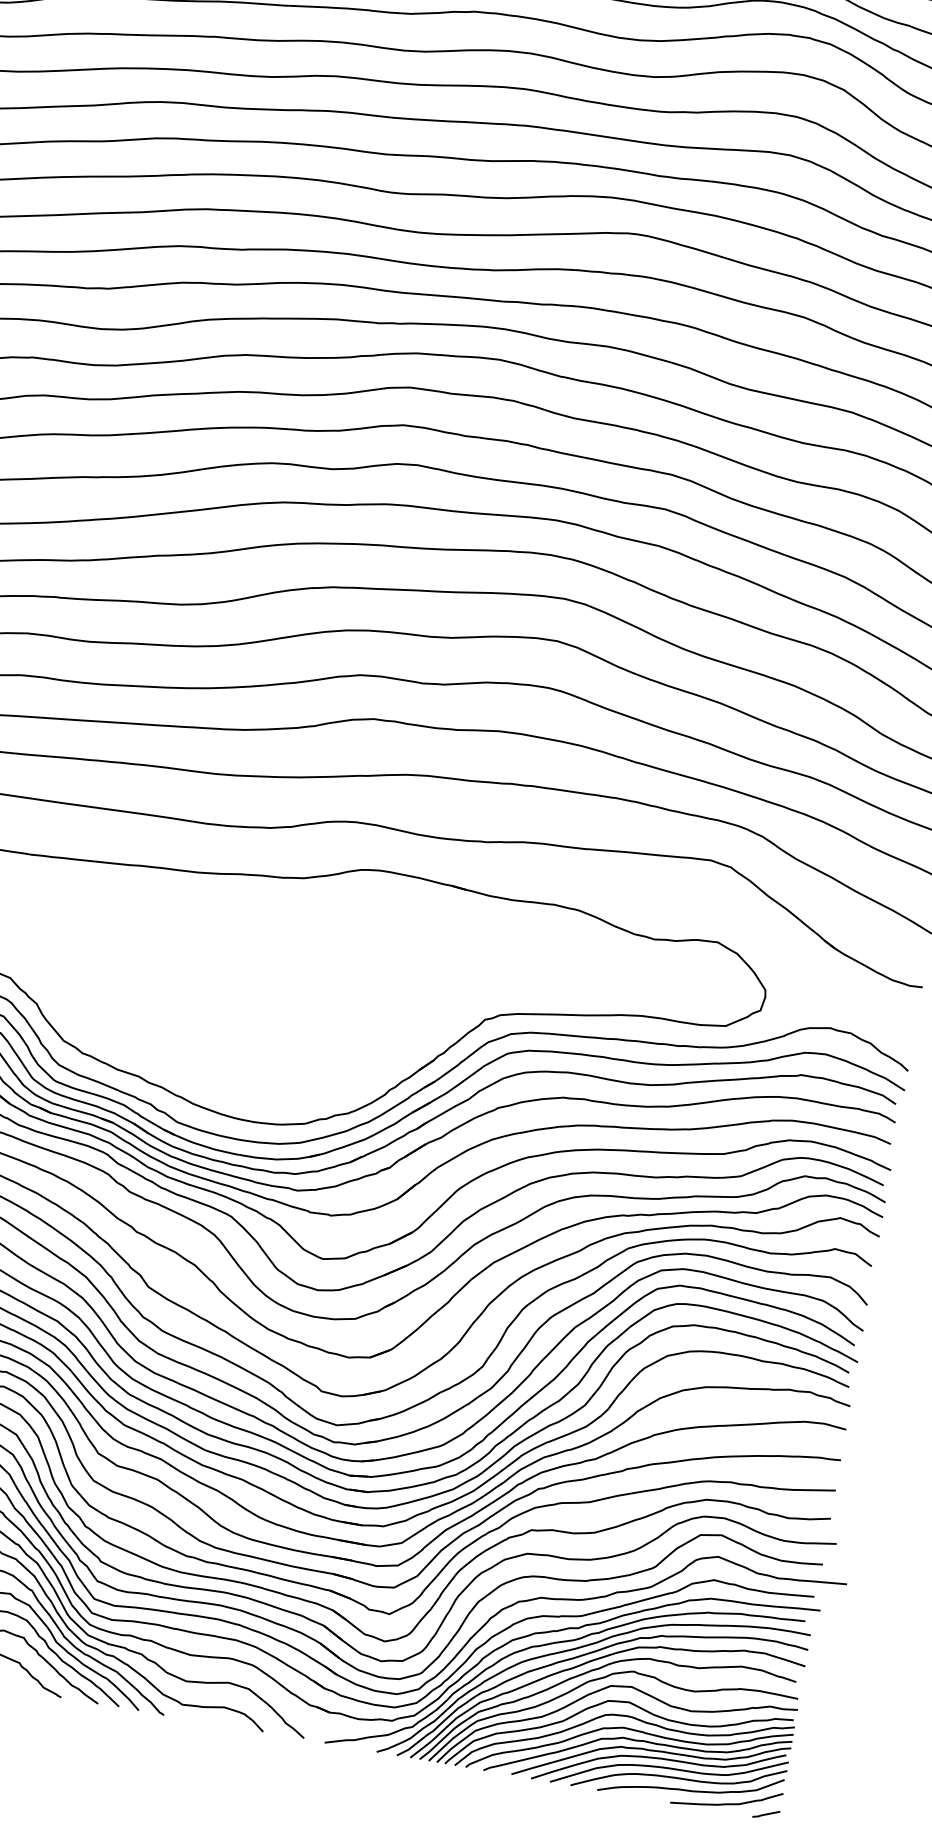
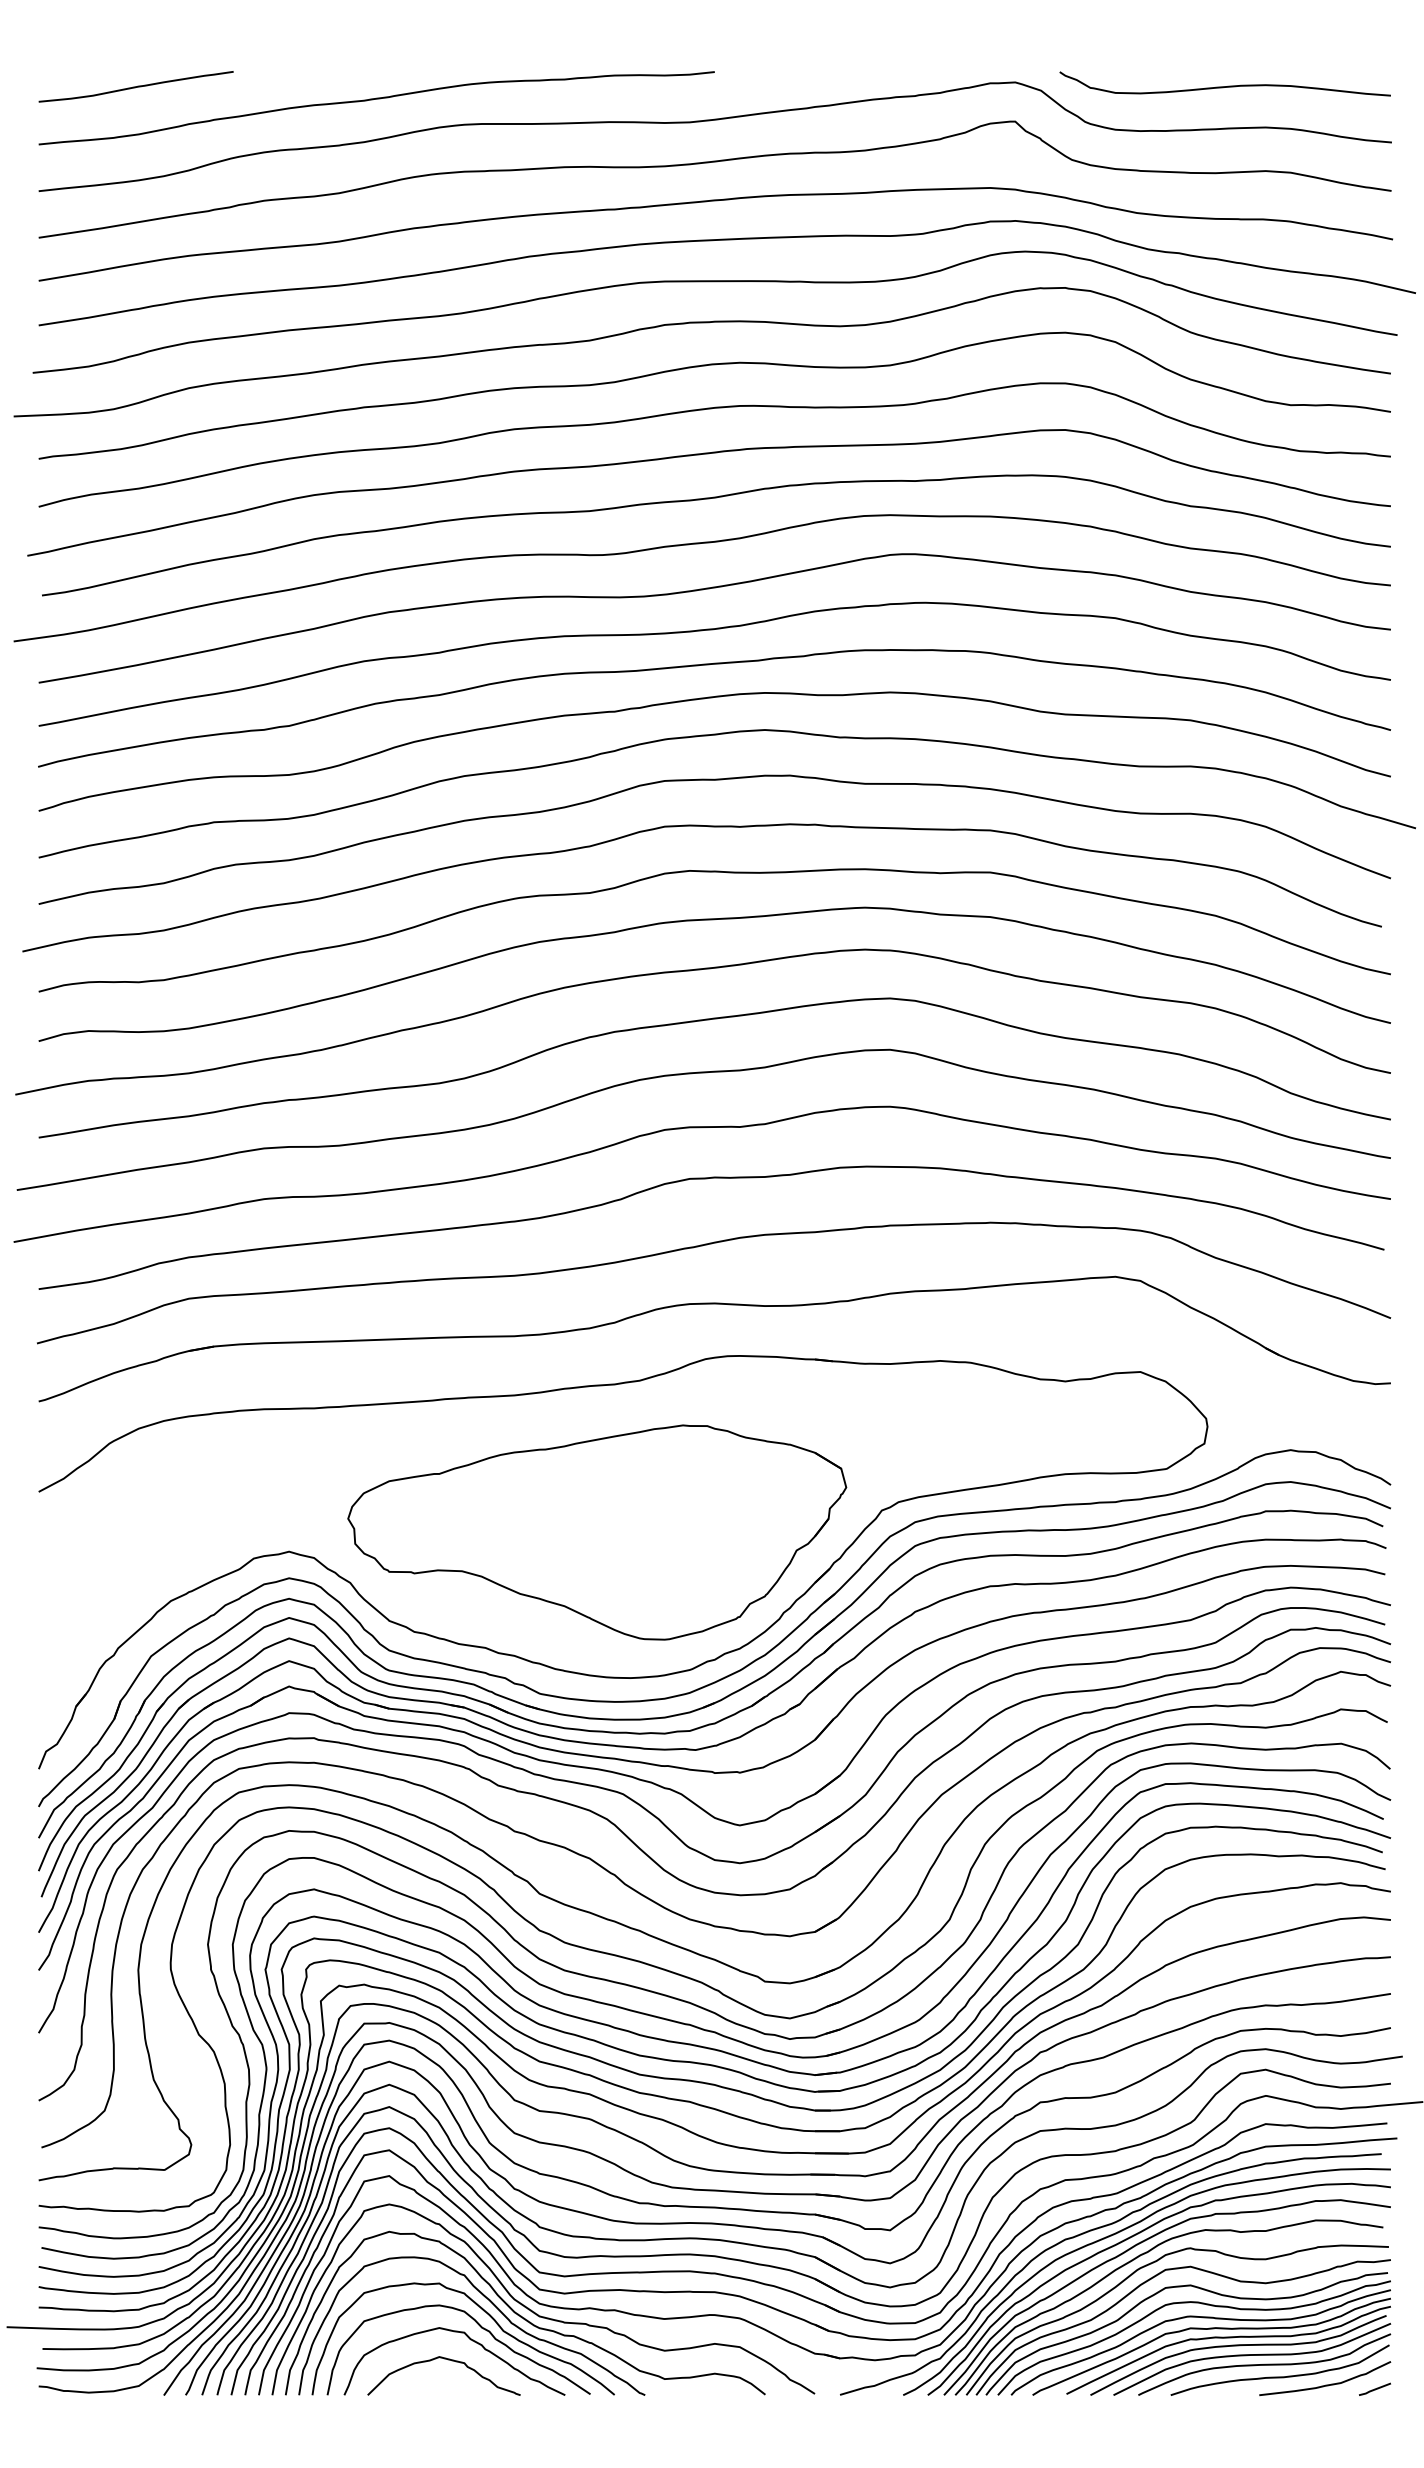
part: (247, 997) -> (597, 1532), added

